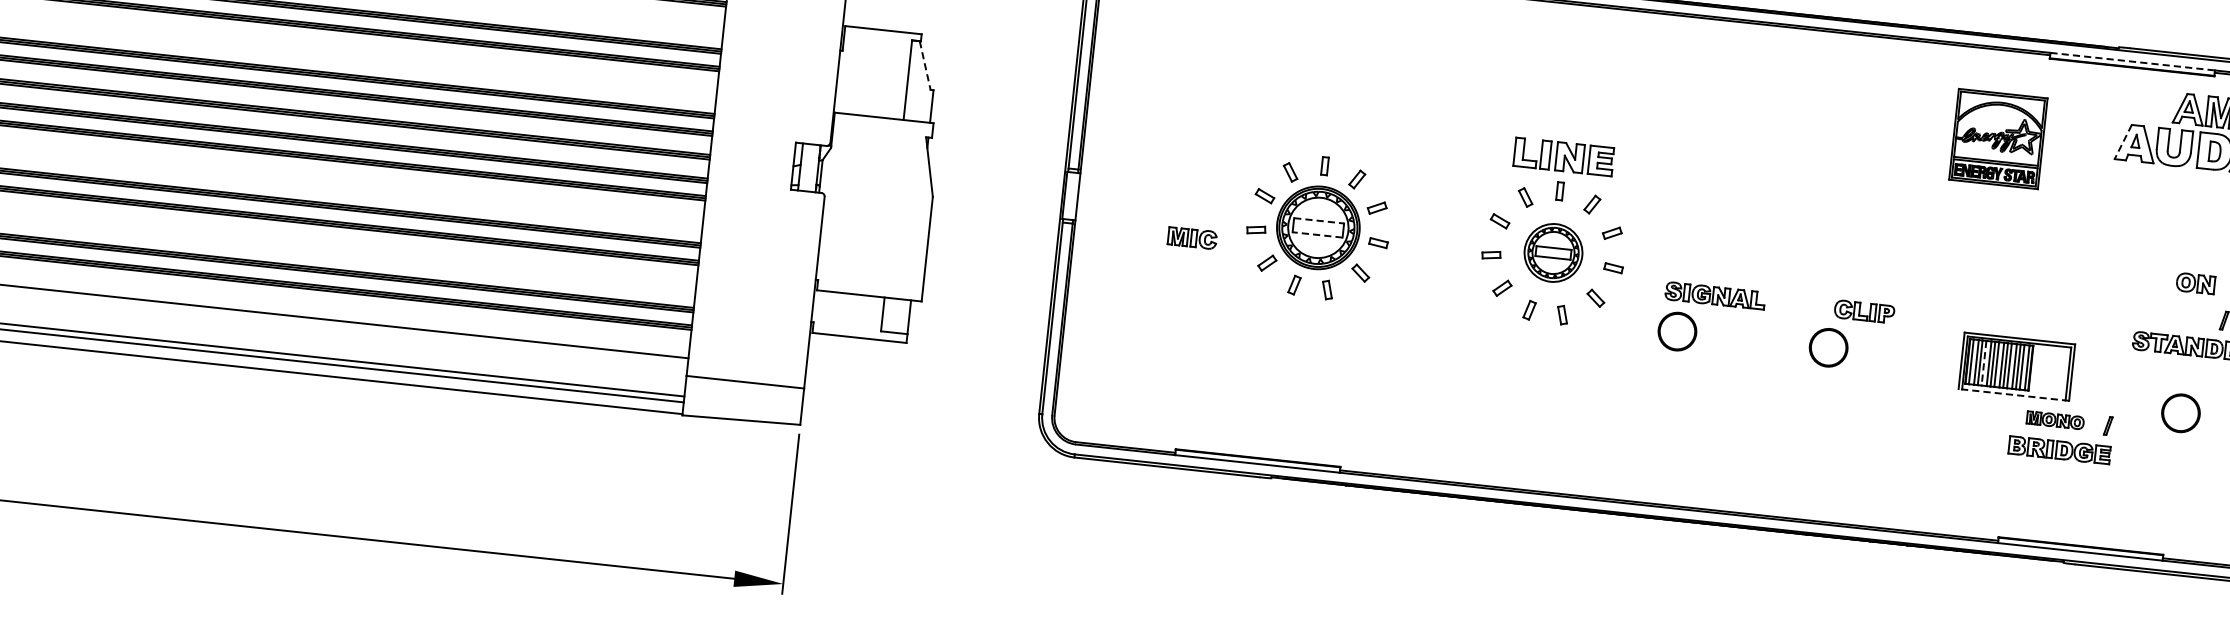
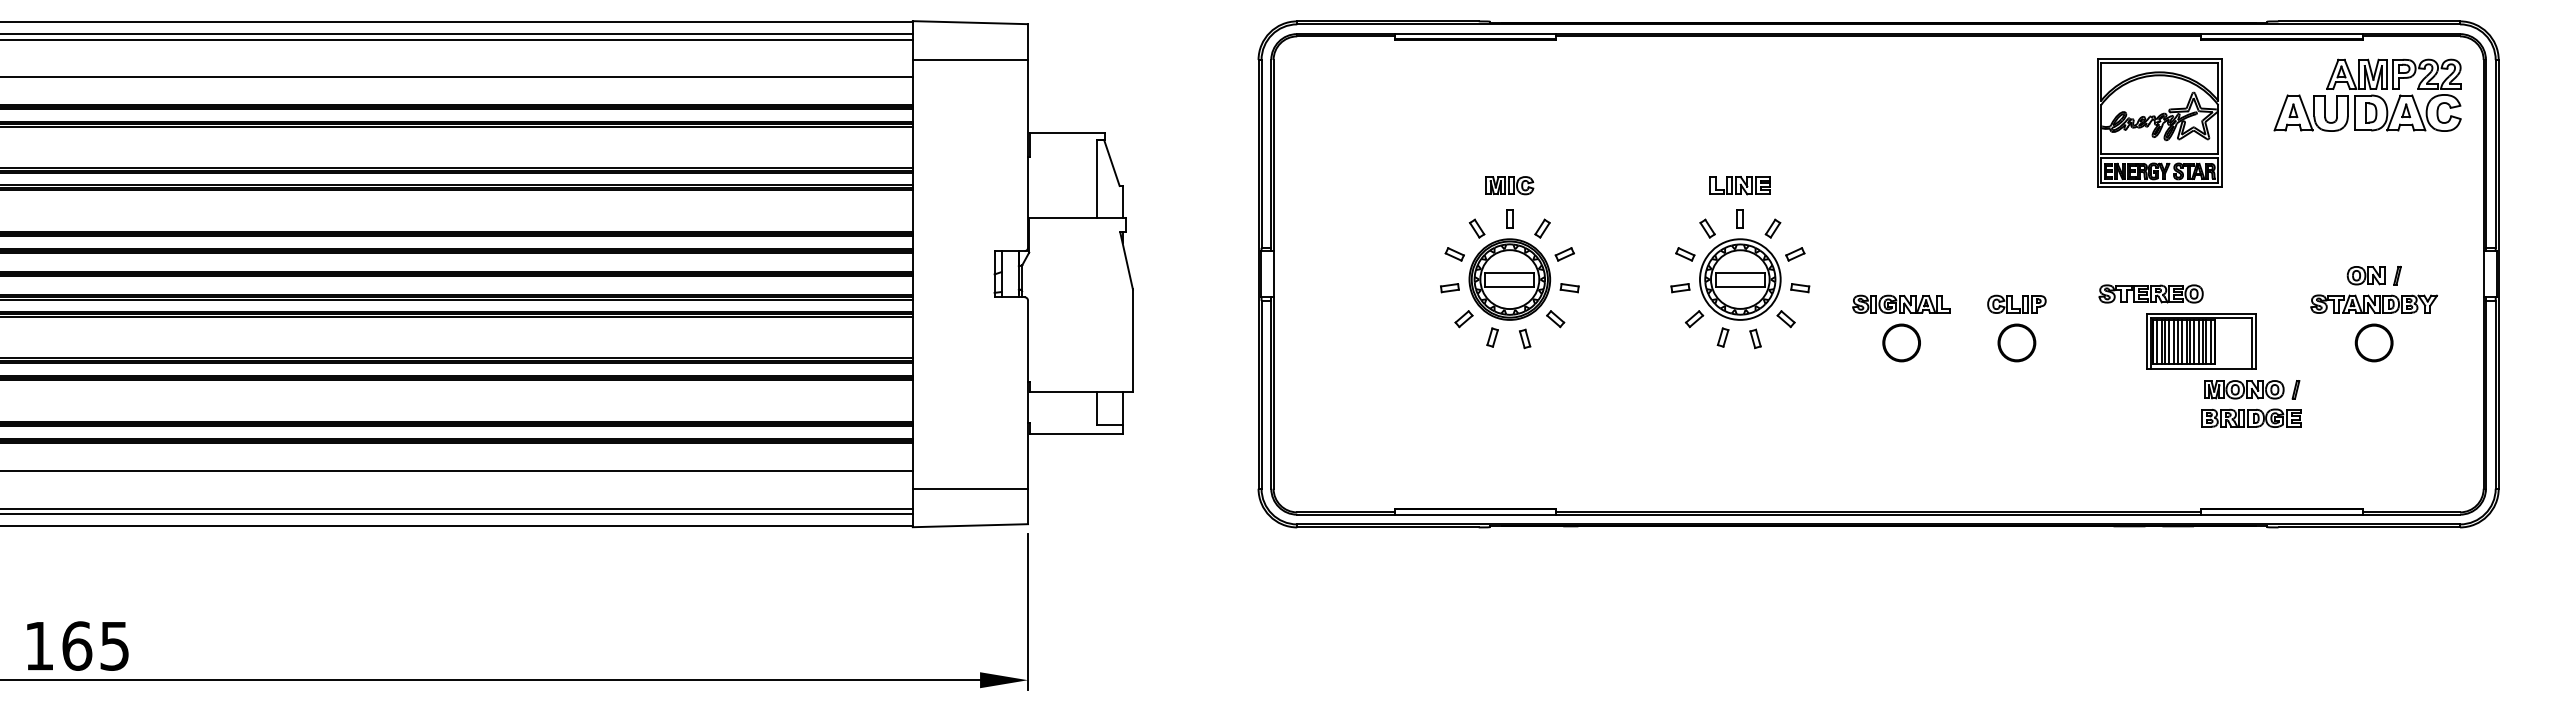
line: (2132, 62) -> (2281, 34), dashed -> solid
line: (925, 66) -> (1112, 163), dashed -> solid
part: (1998, 138) -> (2159, 122), size x1.43
line: (2123, 142) -> (2281, 113), dashed -> solid
part: (1562, 156) -> (1739, 185), size x0.62
line: (1319, 220) -> (1510, 272), dashed -> solid
line: (1317, 234) -> (1509, 286), dashed -> solid
part: (1192, 238) -> (1509, 185), moved
part: (1553, 252) -> (1740, 279), size x1.43
part: (2195, 283) -> (2365, 275), moved
part: (1864, 310) -> (2016, 303), moved
part: (1970, 311) -> (2150, 293), added
part: (1677, 331) -> (1901, 342), moved
line: (1984, 362) -> (2169, 341), dashed -> solid
line: (2013, 394) -> (2200, 369), dashed -> solid
part: (2180, 412) -> (2373, 342), moved
part: (2055, 420) -> (2244, 389), size x1.43

